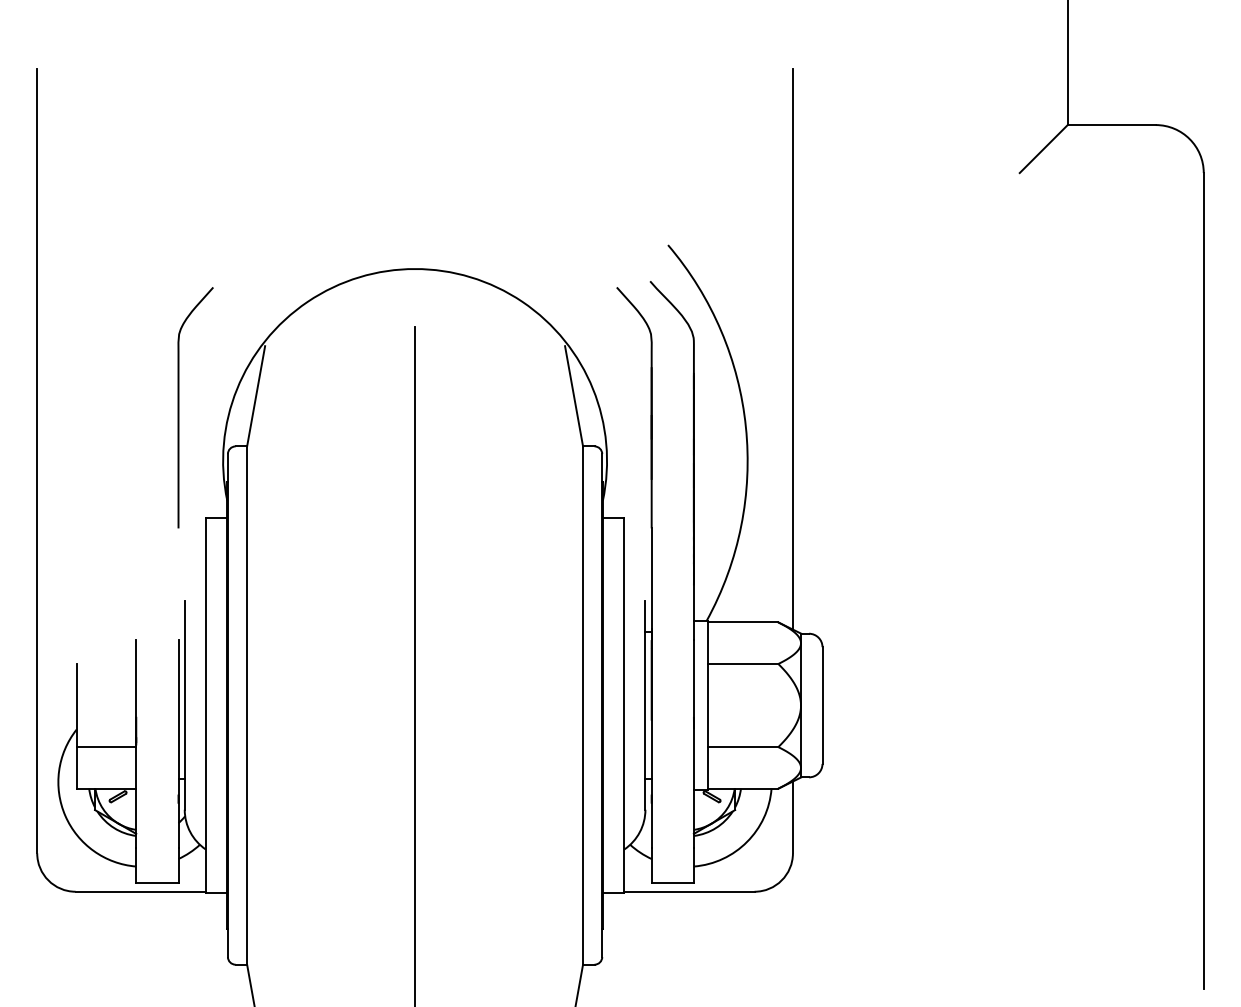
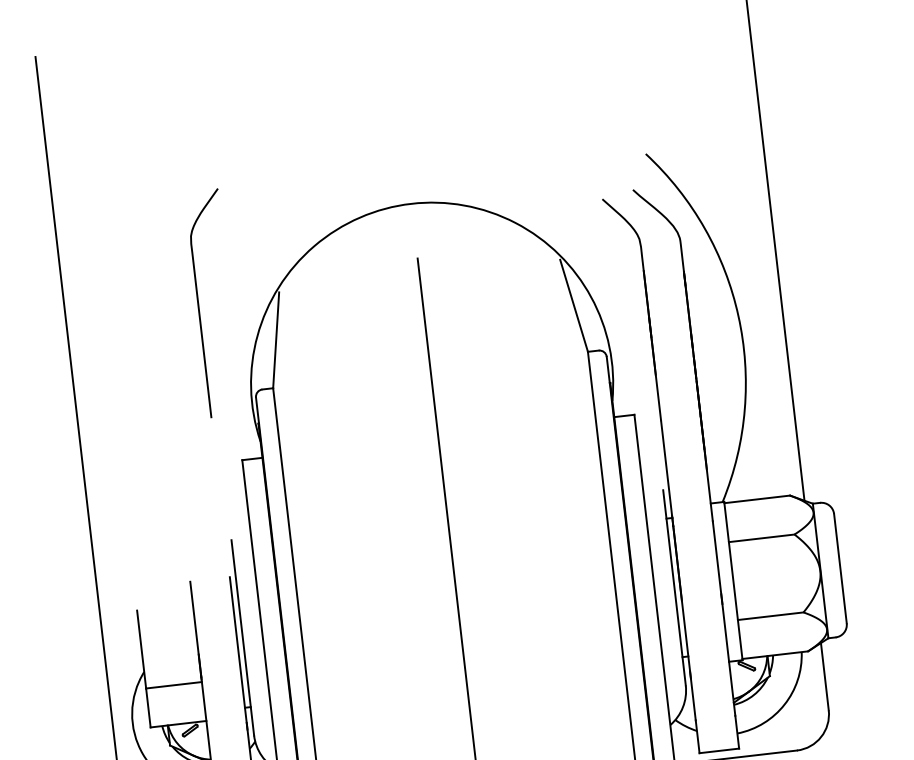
curve: (179, 407) -> (199, 304), moved

